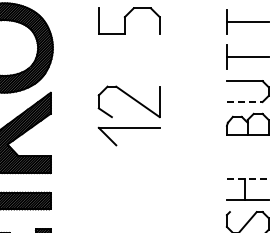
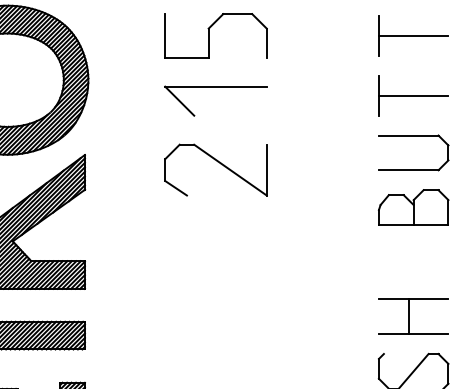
line: (244, 101) -> (408, 169), dashed -> solid
part: (128, 128) -> (214, 87), moved
line: (247, 179) -> (413, 299), dashed -> solid

